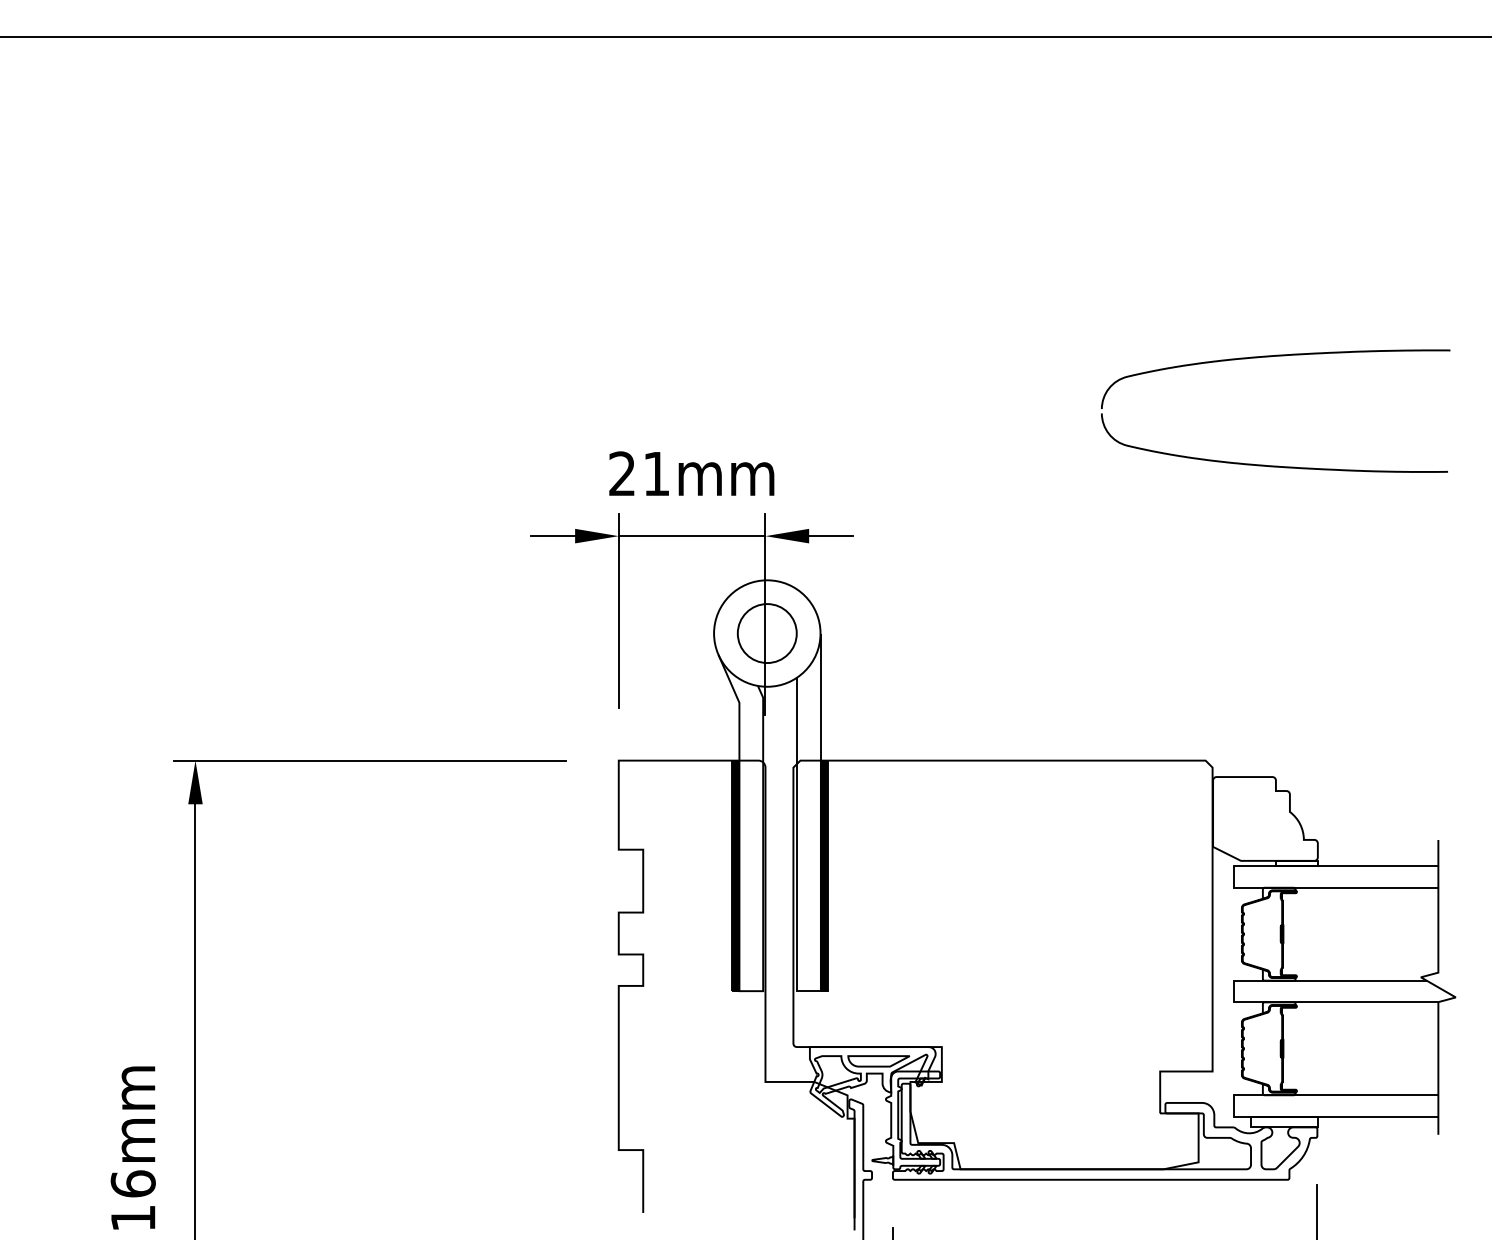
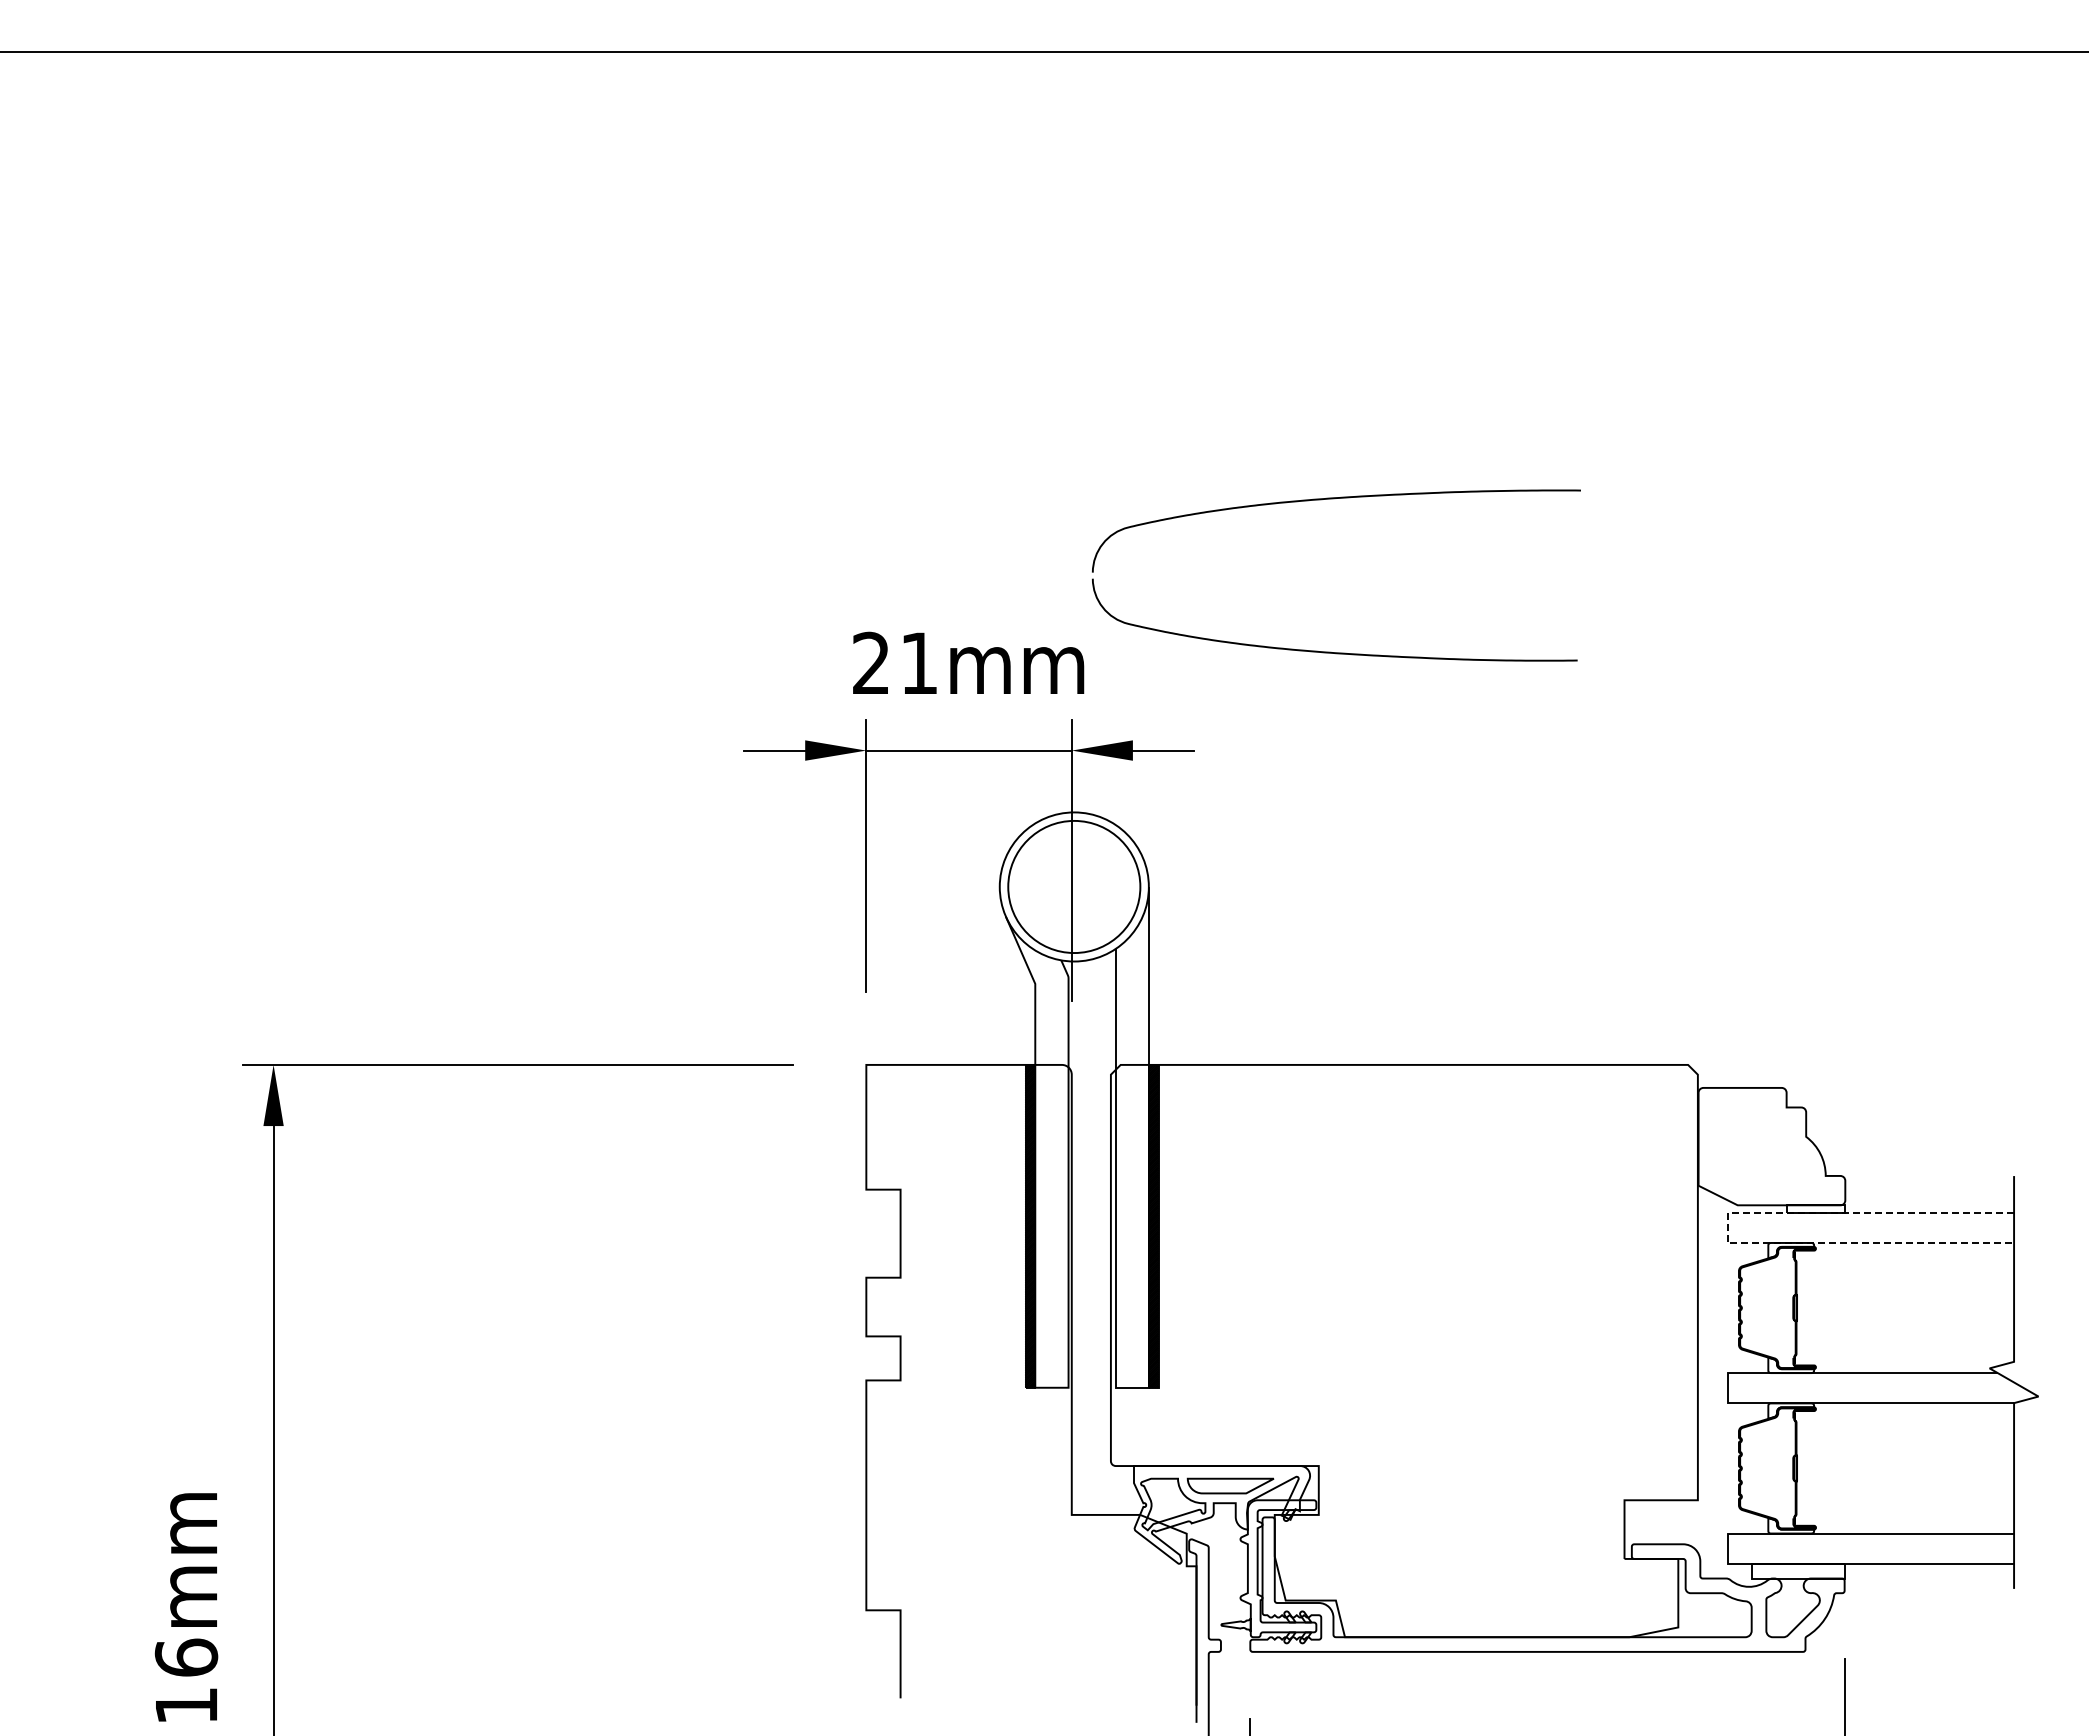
part: (1274, 356) -> (1334, 499), moved
circle: (767, 633) -> (1074, 886), size x1.6
line: (1233, 877) -> (1727, 1228), solid -> dashed

